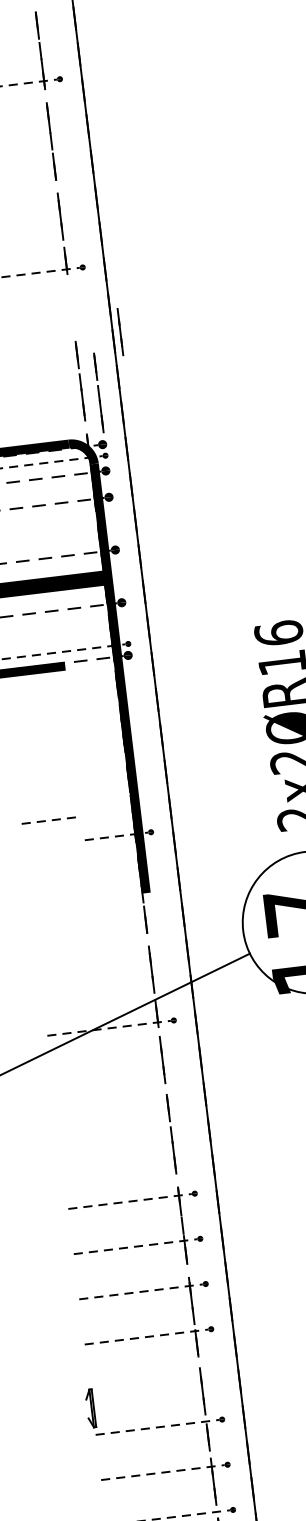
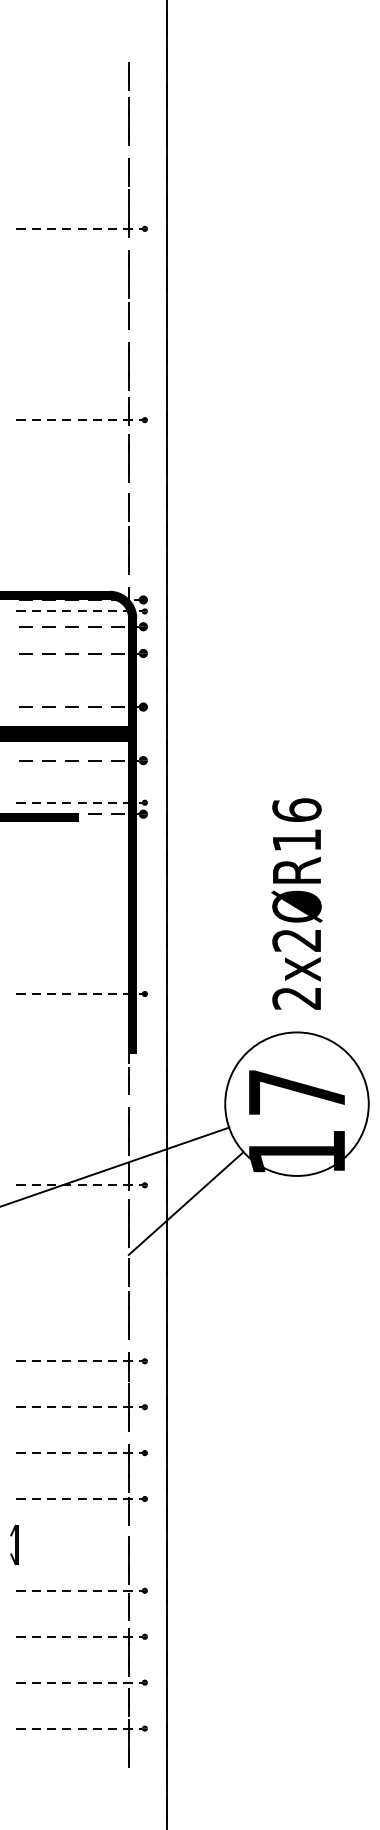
line: (120, 332) -> (128, 458), moved
line: (98, 392) -> (145, 547), removed
line: (45, 820) -> (40, 993), moved
line: (215, 1033) -> (185, 1203), added
part: (90, 1408) -> (14, 1544), moved

